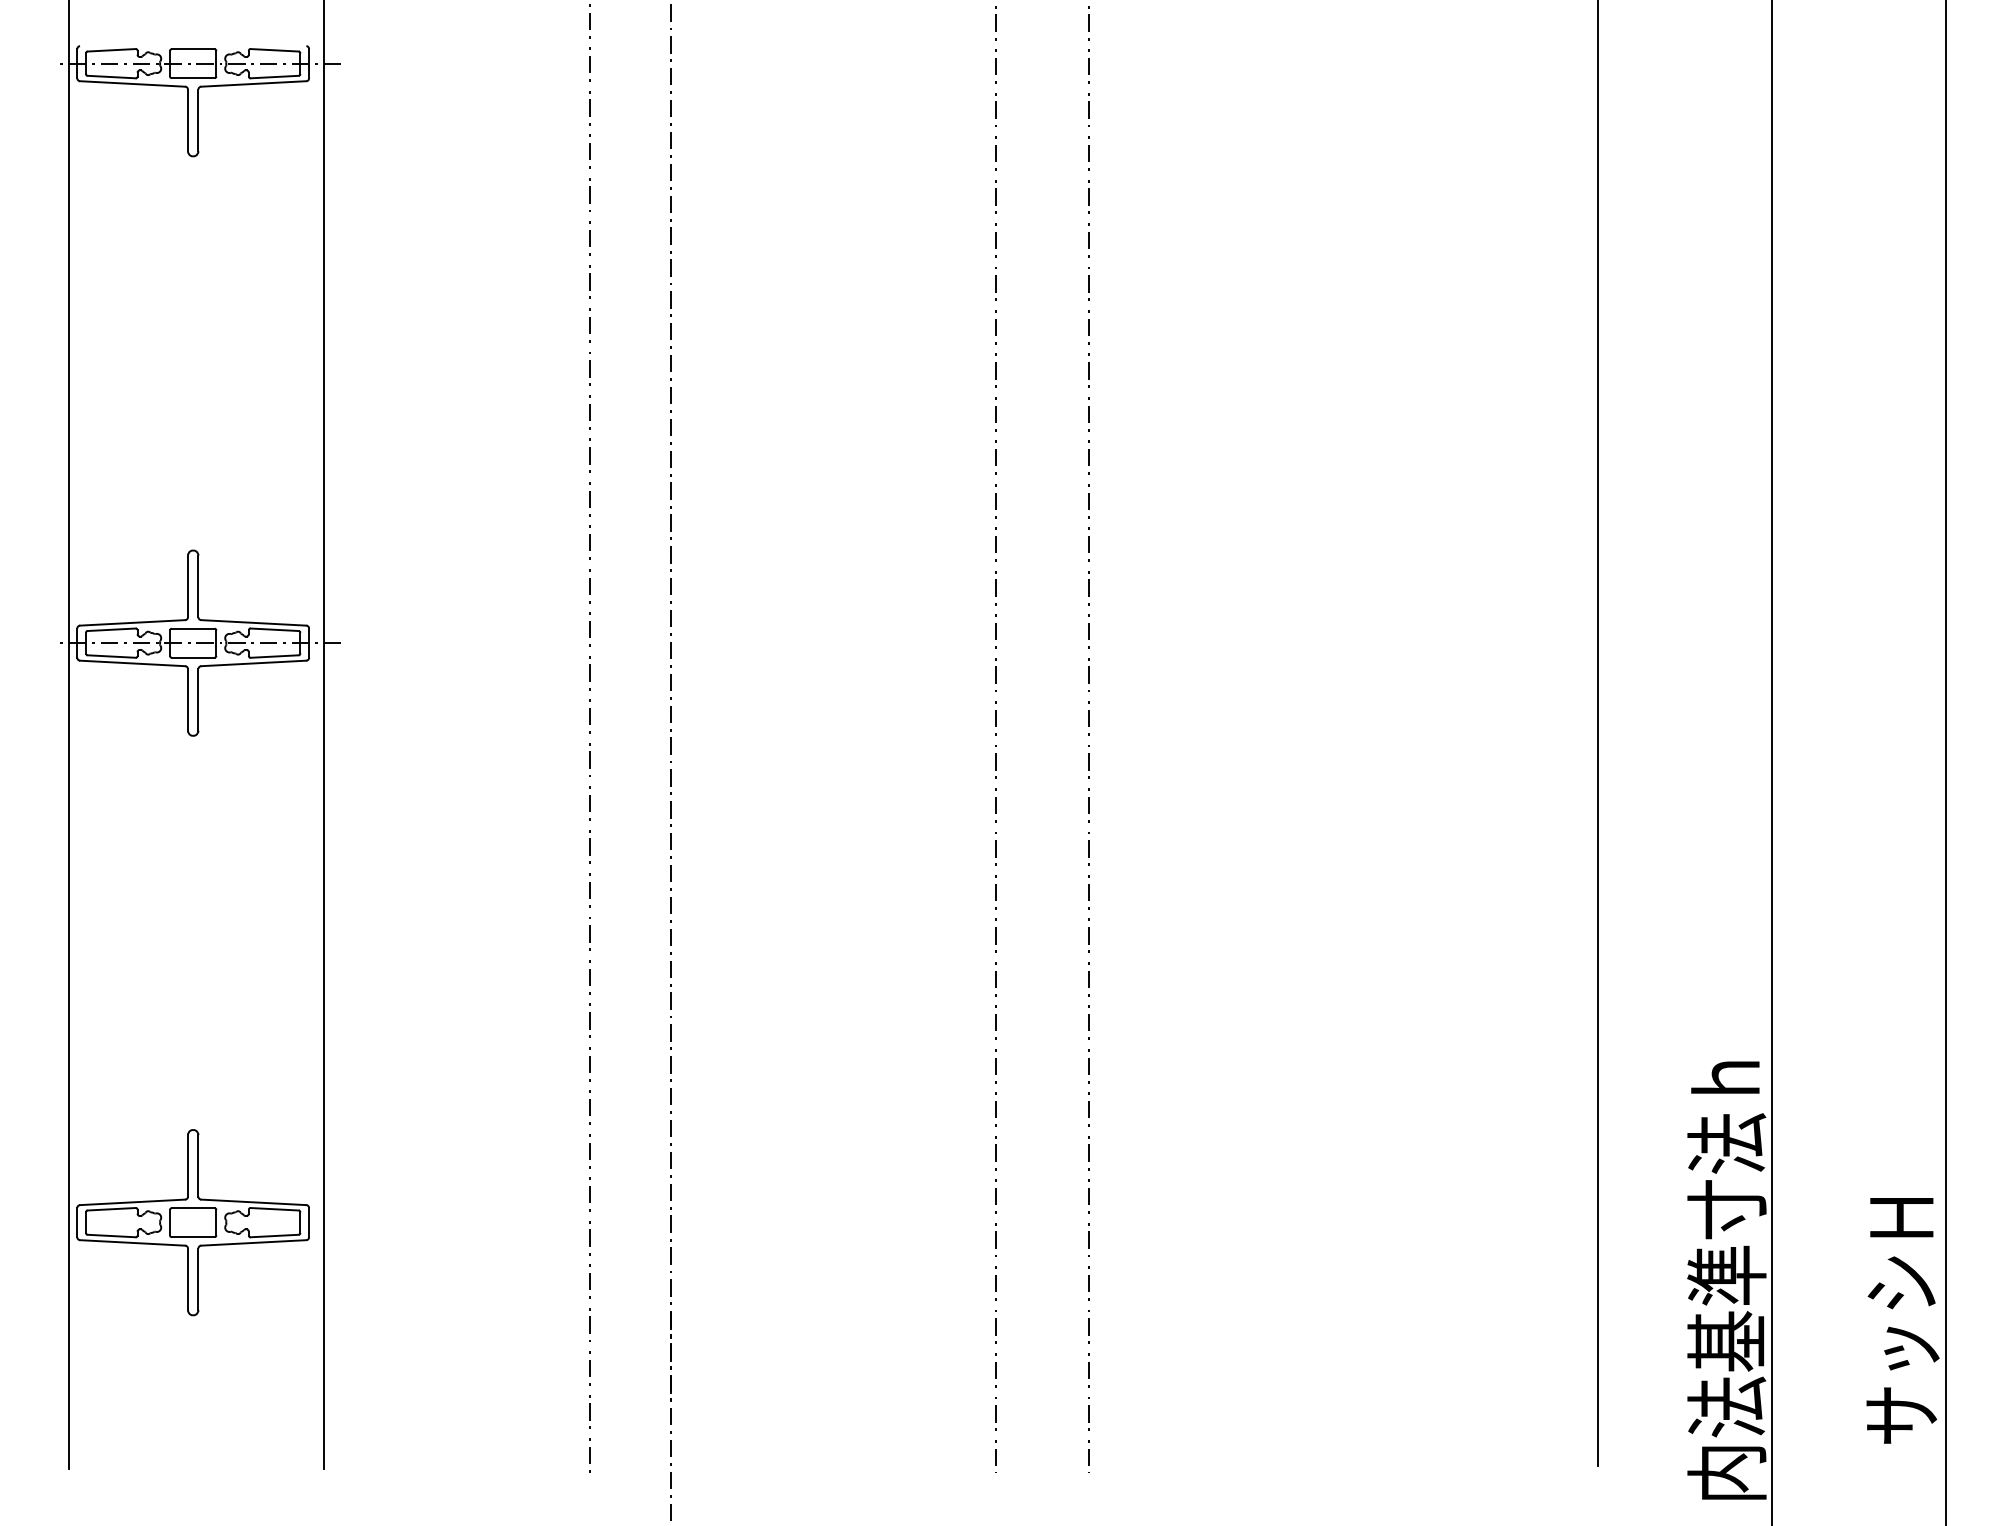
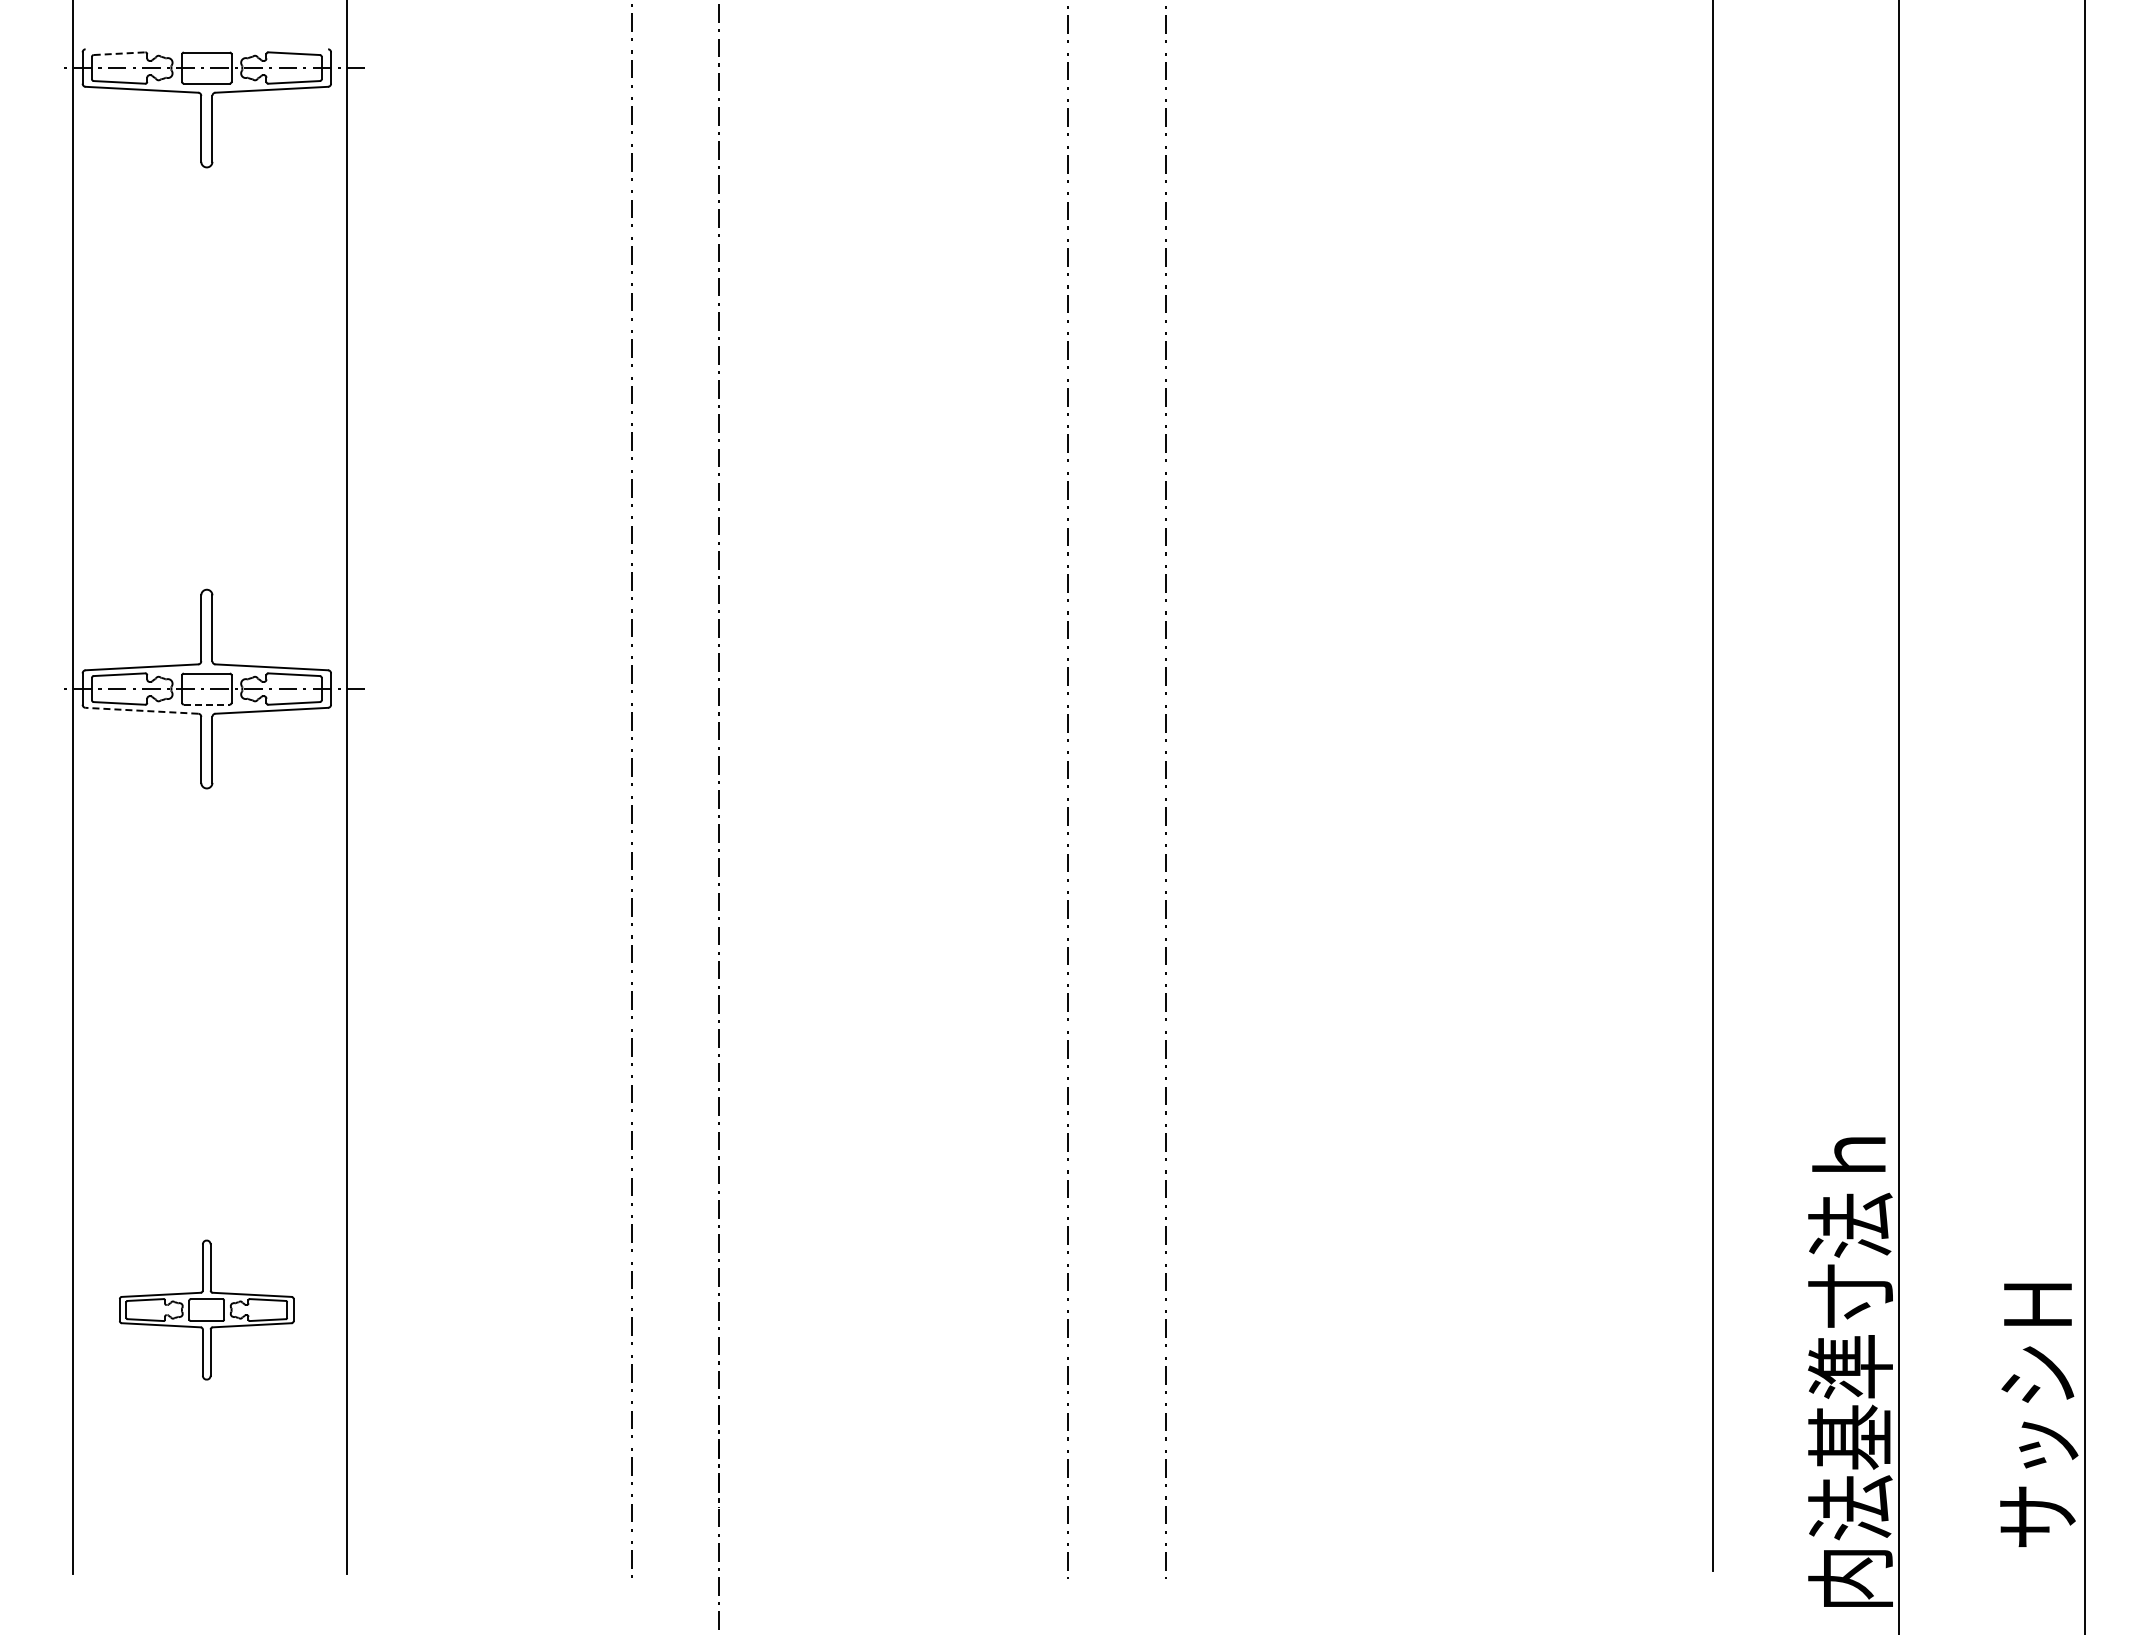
line: (111, 50) -> (119, 53), solid -> dashed
line: (192, 657) -> (206, 704), solid -> dashed
line: (132, 663) -> (141, 710), solid -> dashed
part: (192, 1222) -> (206, 1309), size x0.7

